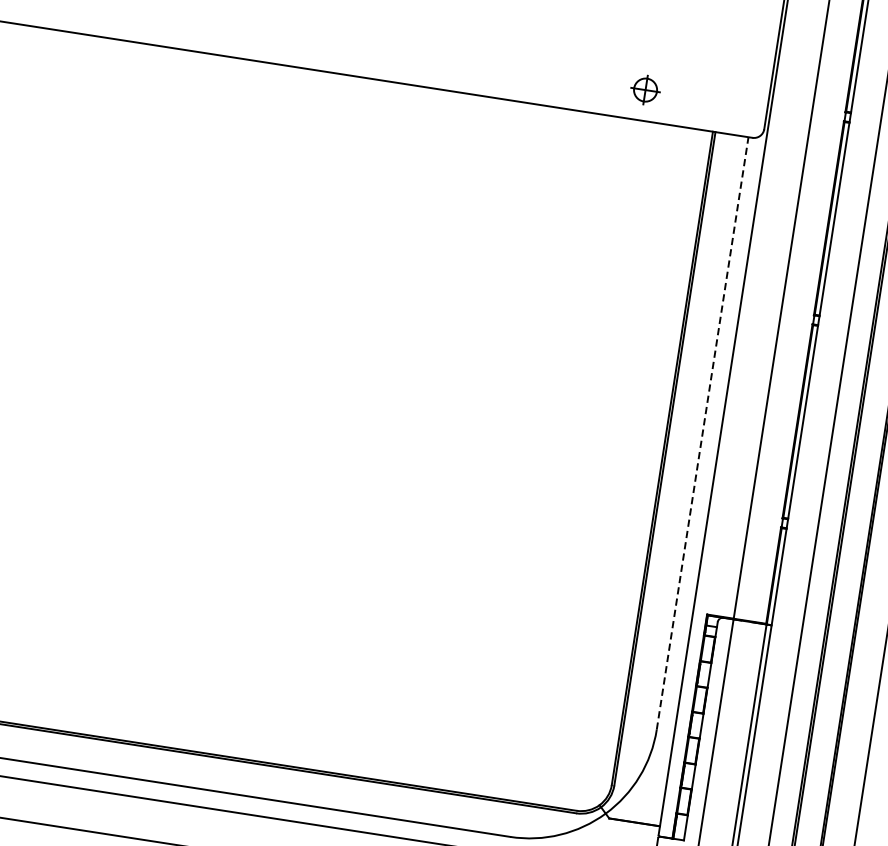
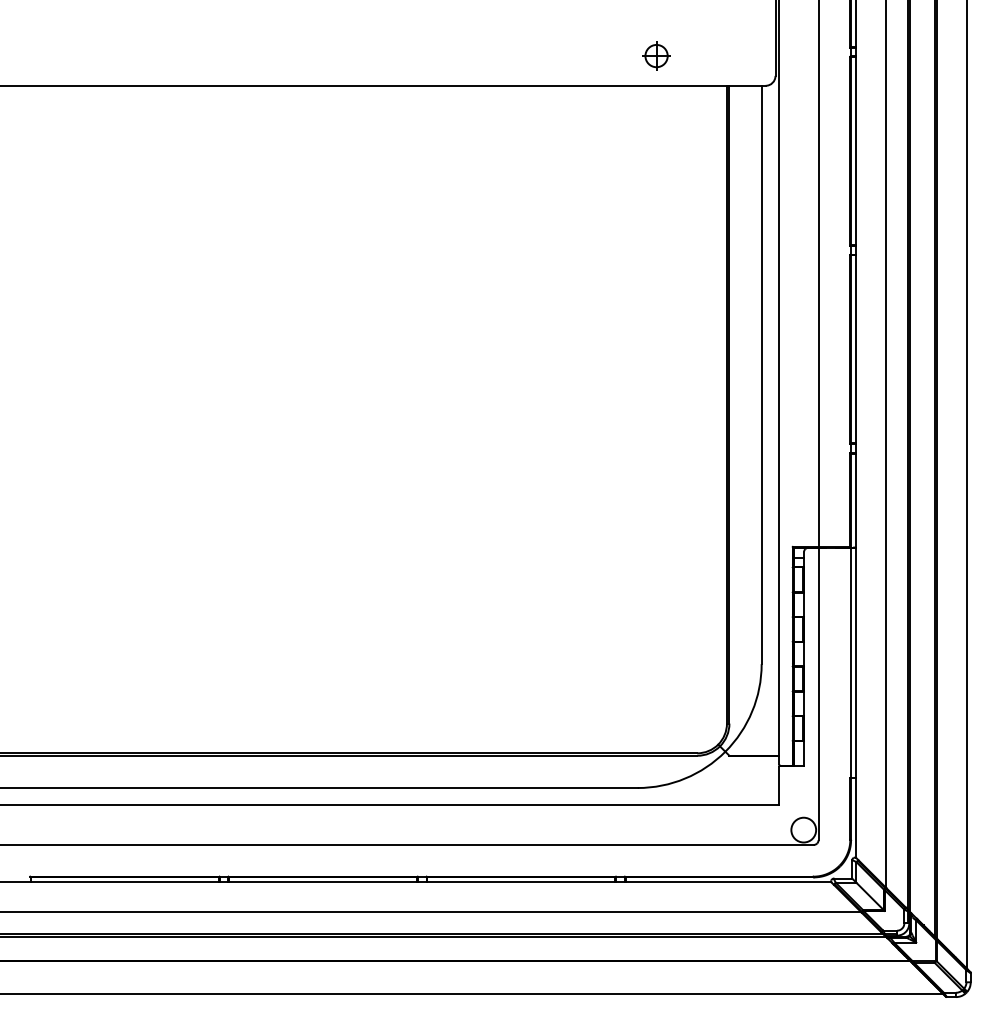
line: (702, 432) -> (761, 374), dashed -> solid

